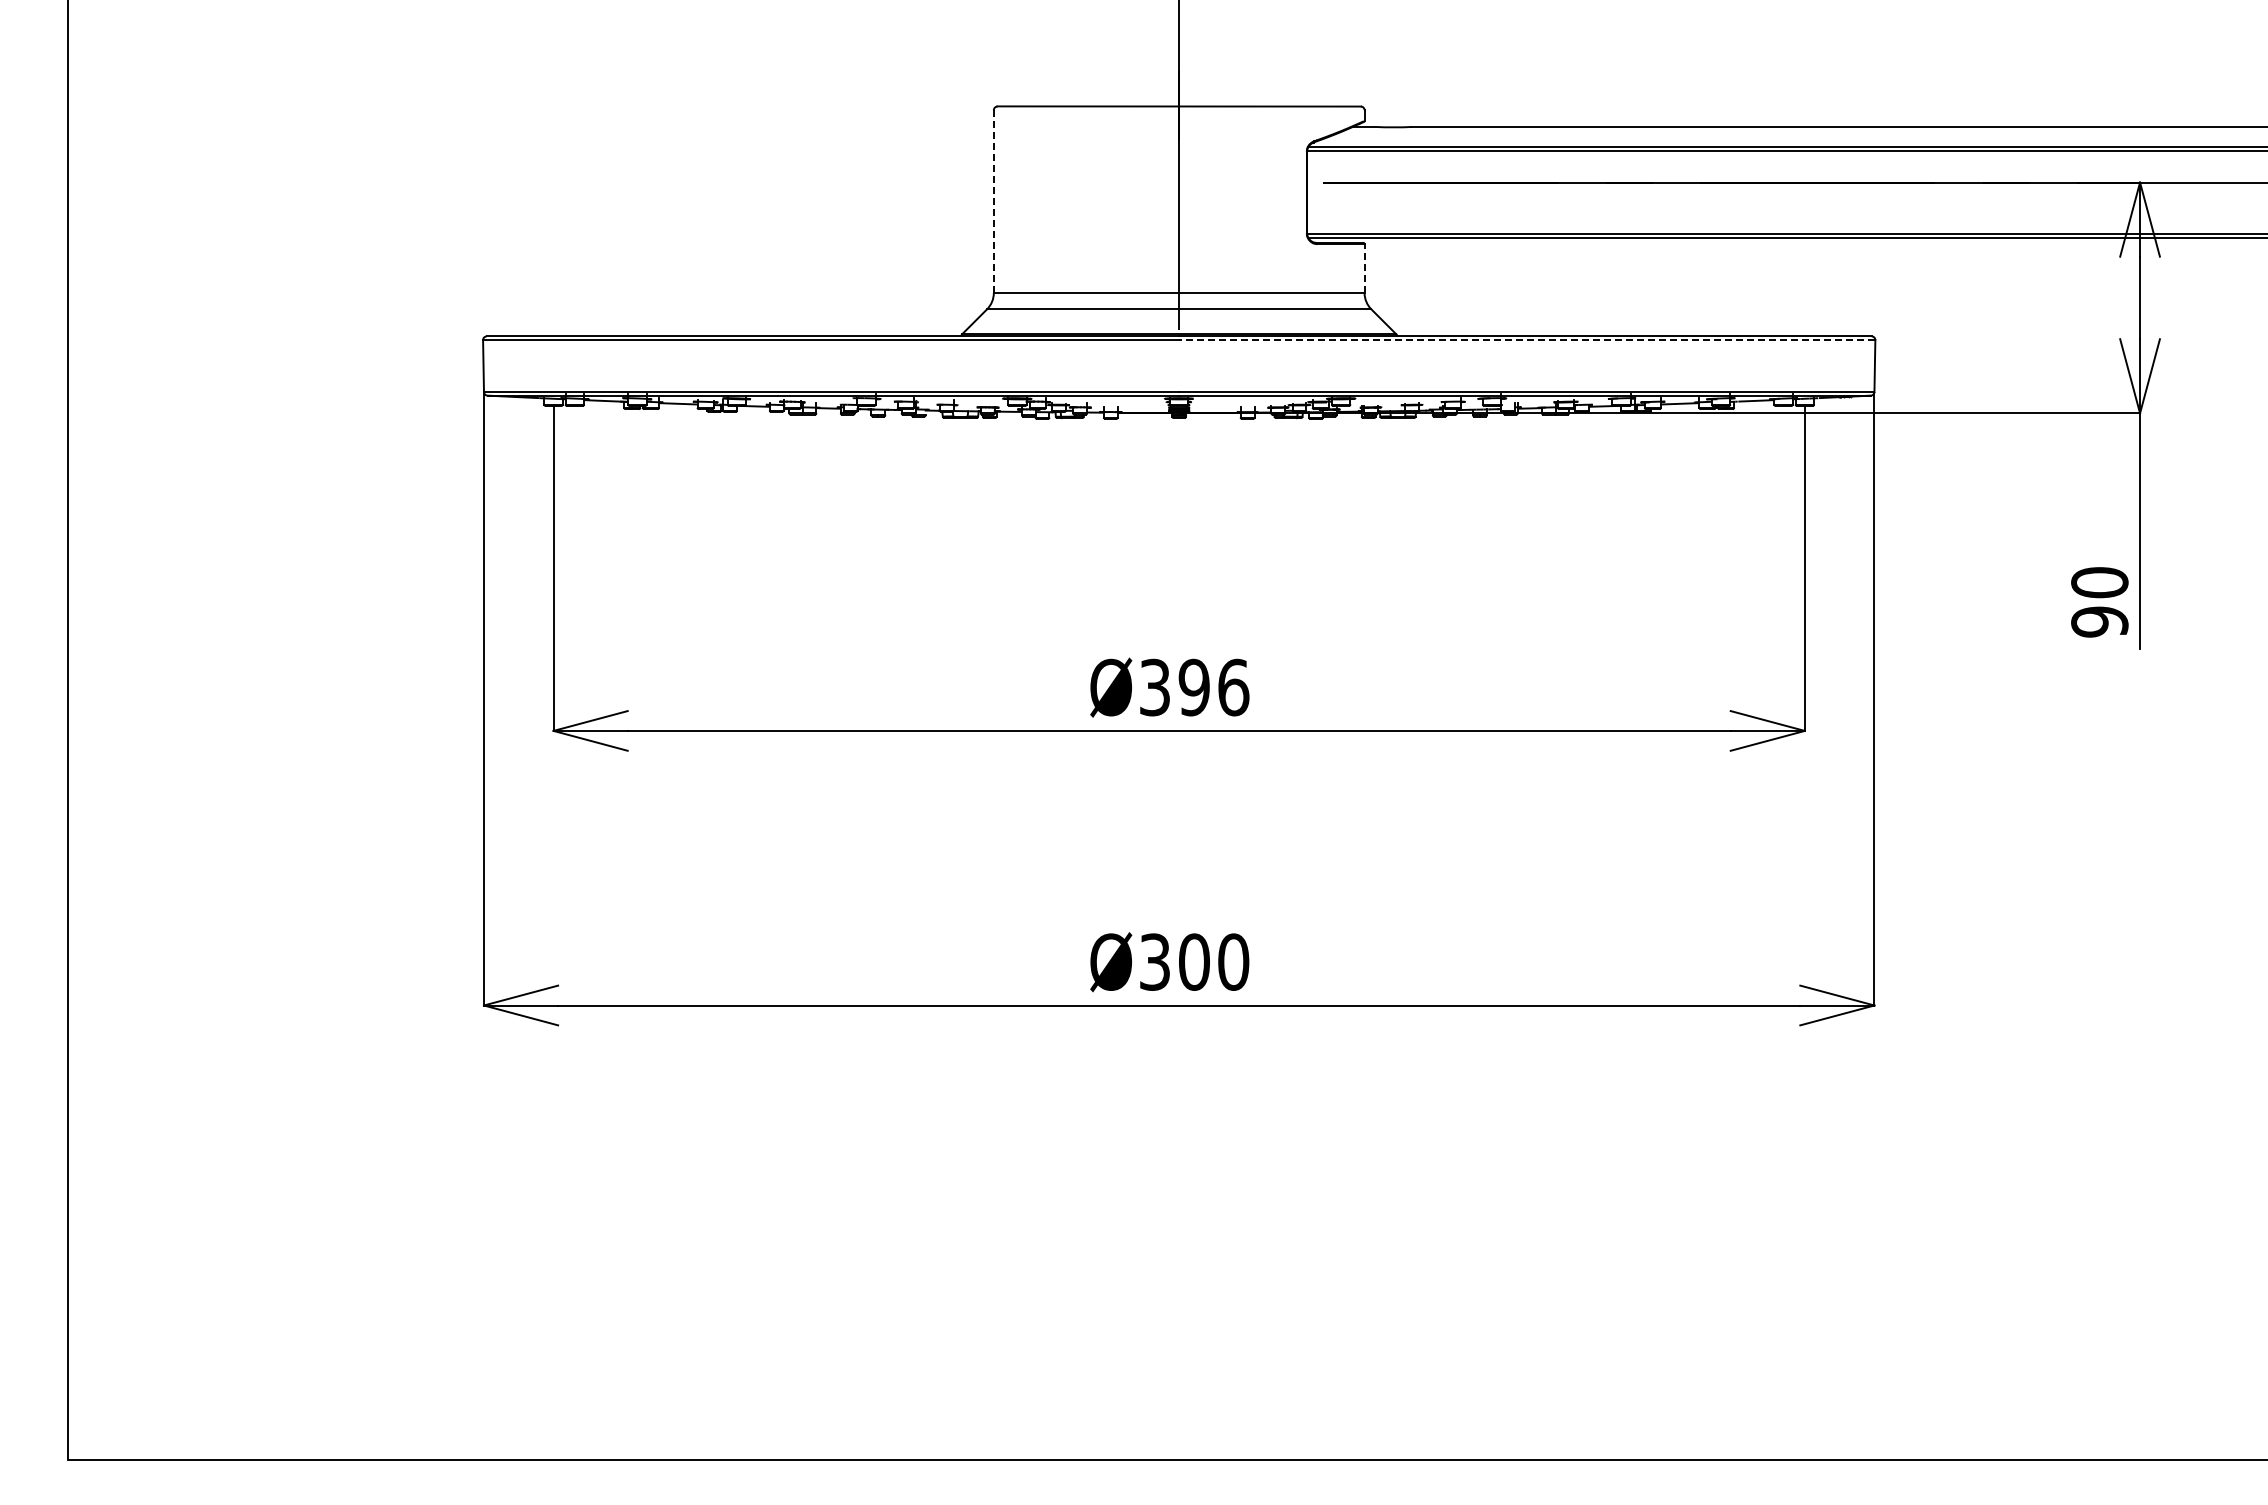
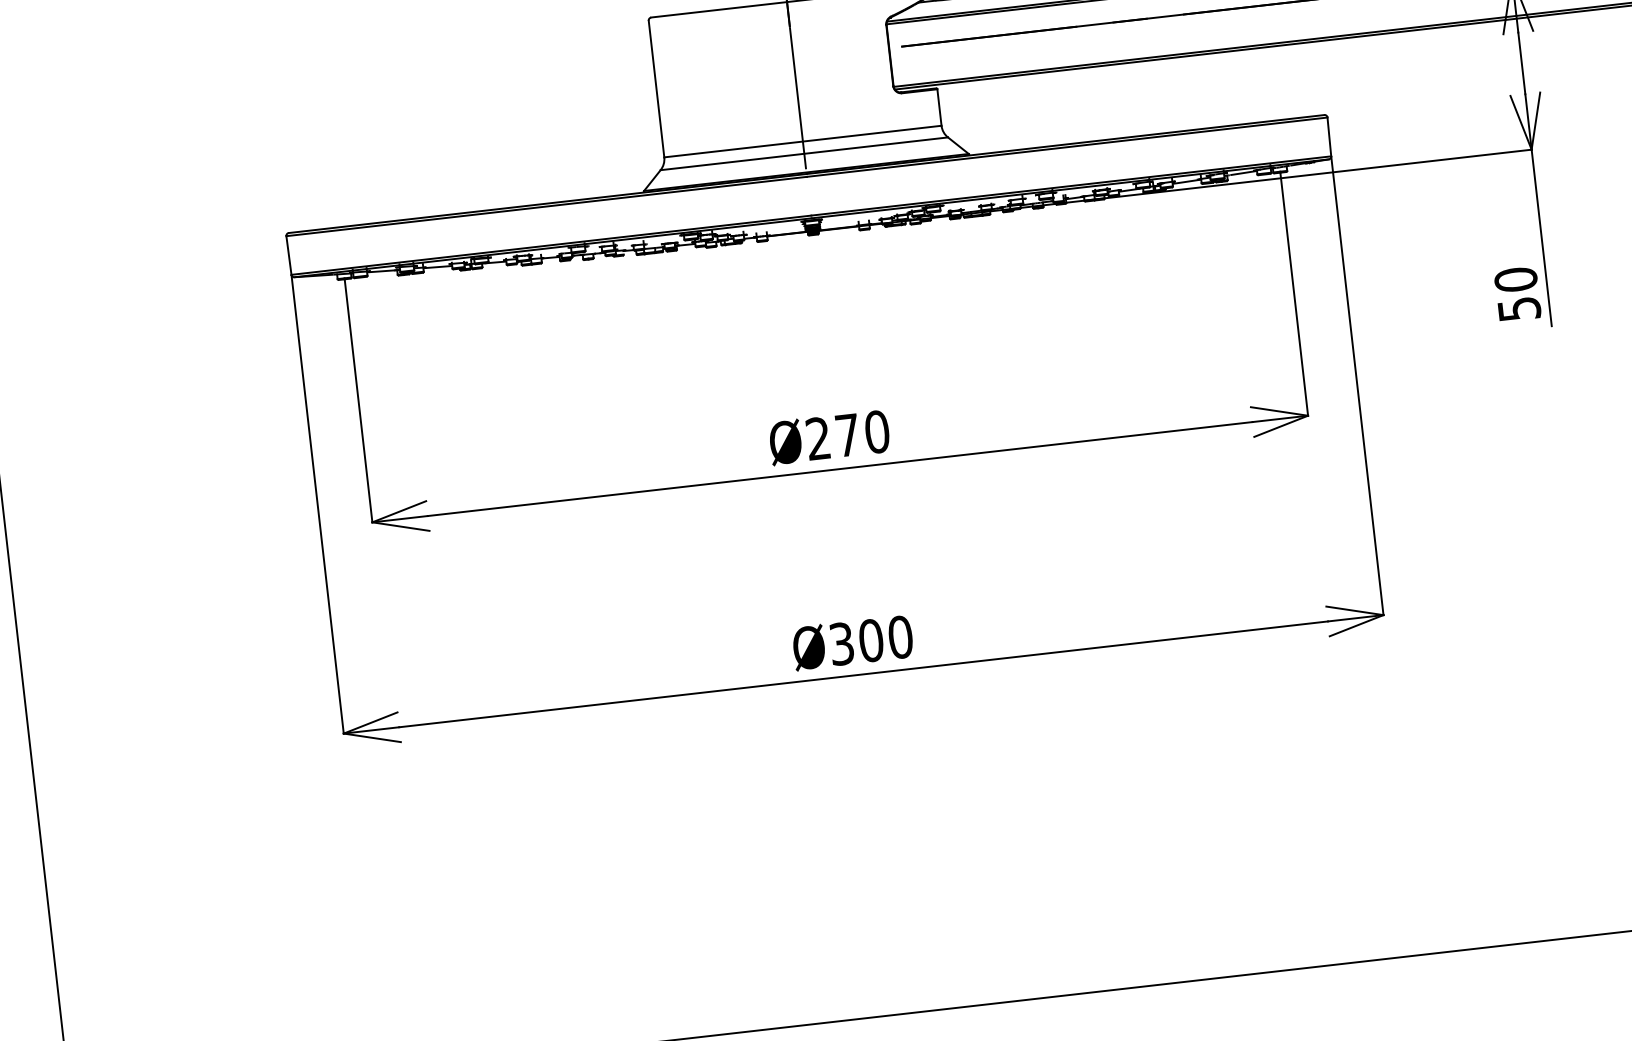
line: (993, 202) -> (656, 89), dashed -> solid
line: (1364, 268) -> (939, 107), dashed -> solid
line: (1526, 340) -> (1066, 147), dashed -> solid
text: (2099, 621) -> (1519, 308), 90 -> 50
text: (1194, 687) -> (847, 435), Ø396 -> Ø270

